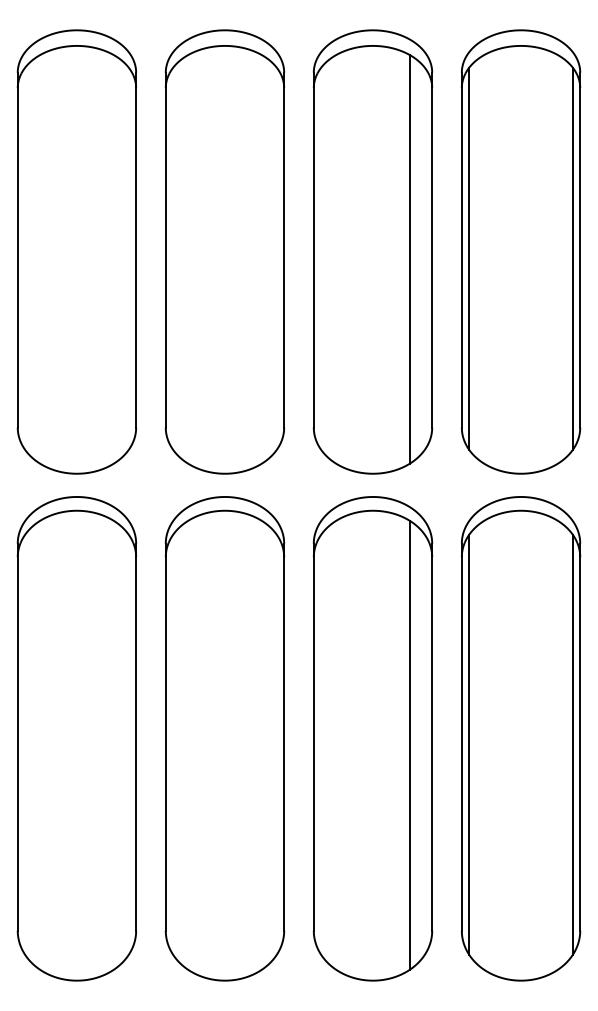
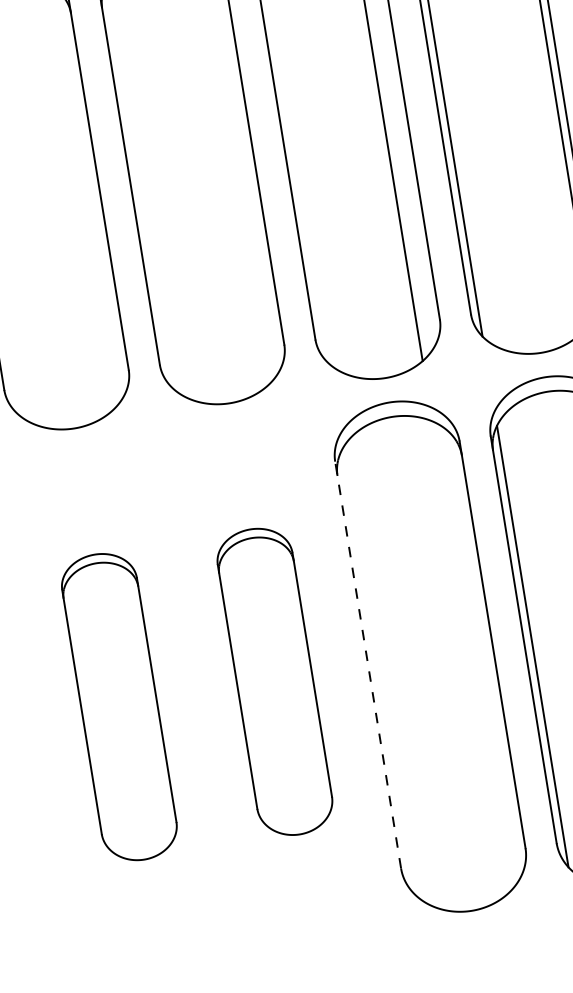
line: (313, 737) -> (367, 665), solid -> dashed
part: (76, 738) -> (118, 706), size x0.6
part: (224, 738) -> (274, 681), size x0.6
line: (410, 744) -> (471, 656), removed

